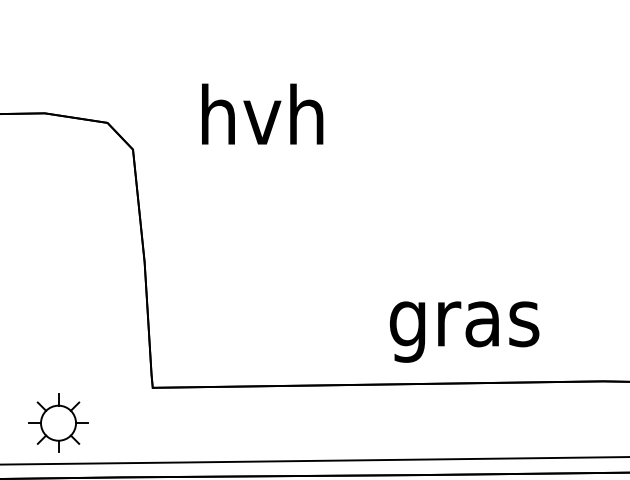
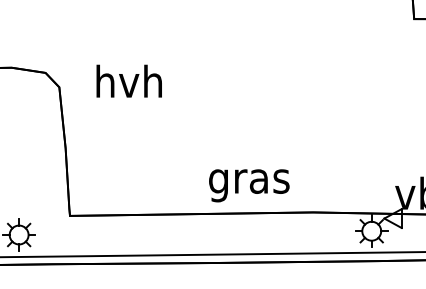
text: (261, 112) -> (128, 80), moved
text: (464, 331) -> (249, 185), moved

